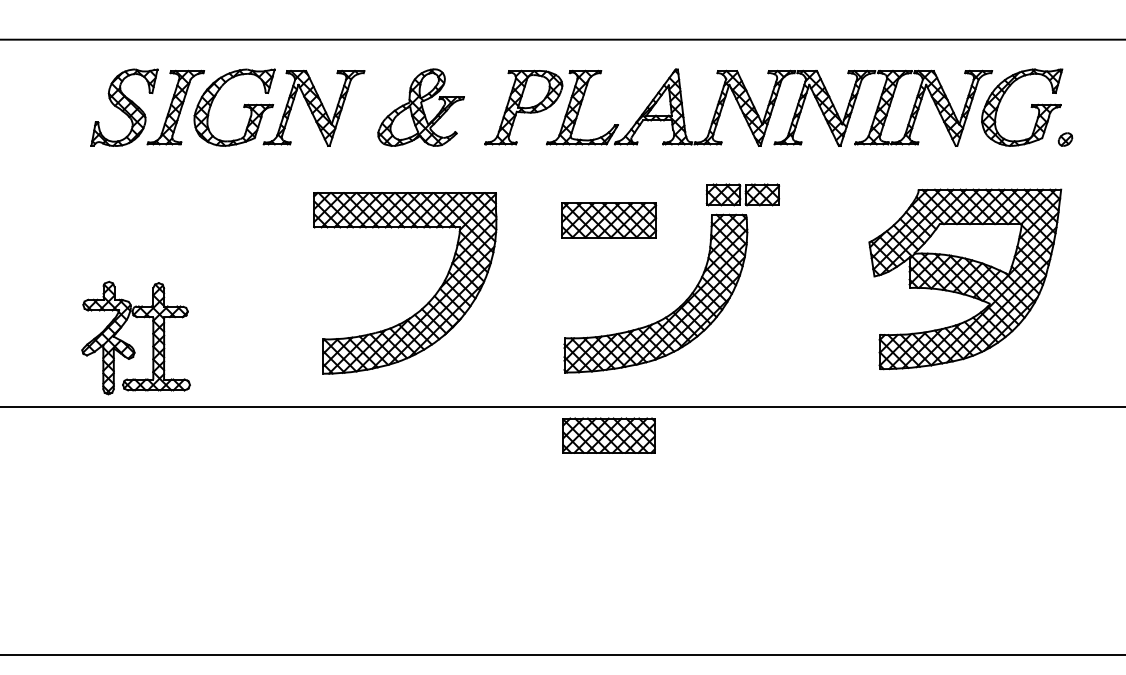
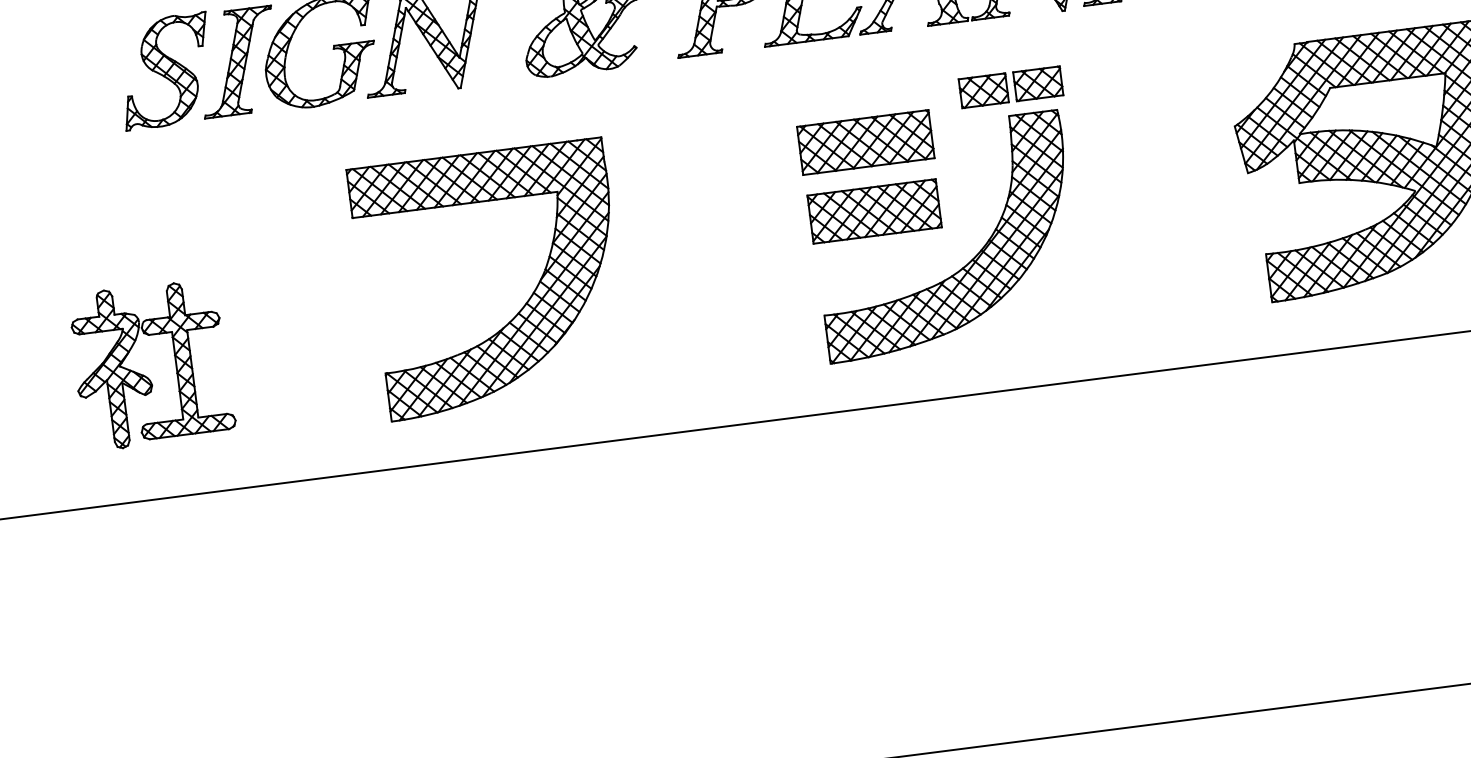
part: (742, 194) -> (1010, 86), moved
part: (426, 303) -> (523, 304), moved
part: (130, 344) -> (144, 374), moved
part: (608, 435) -> (873, 211), moved

